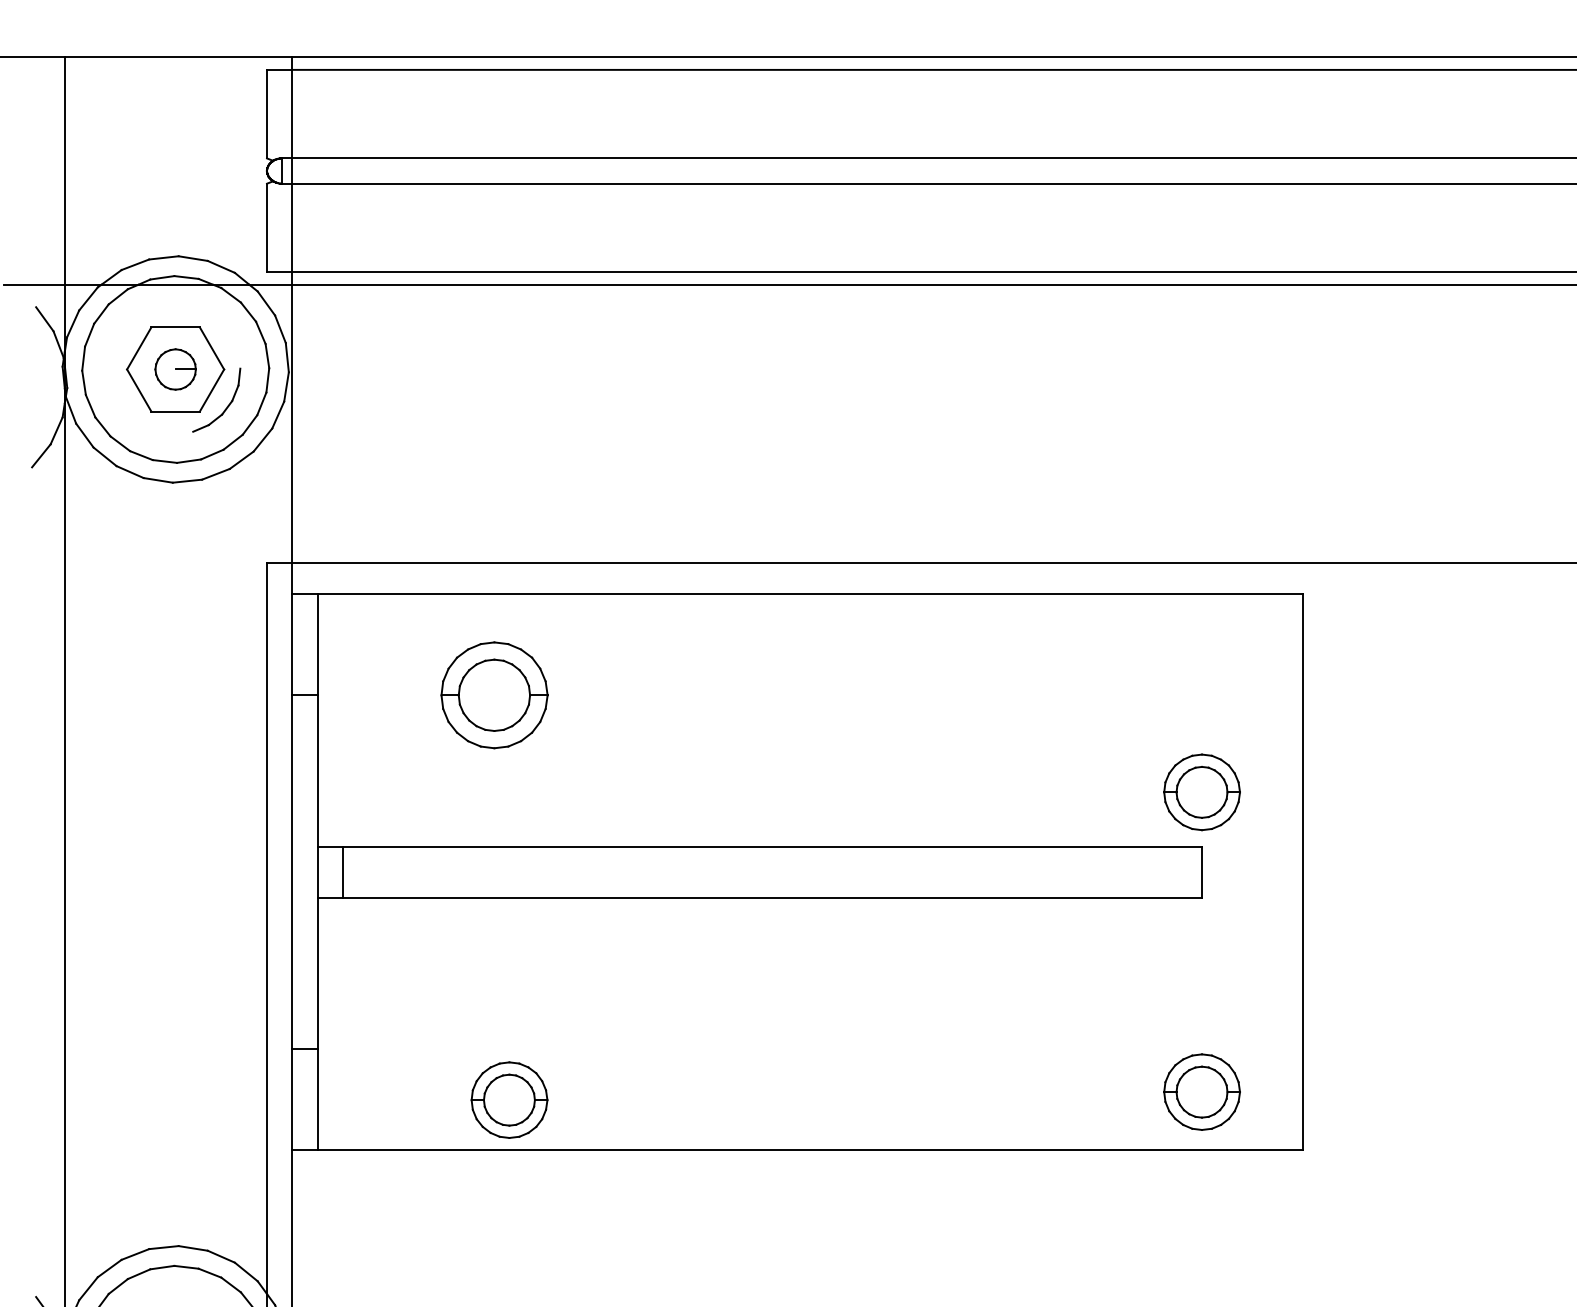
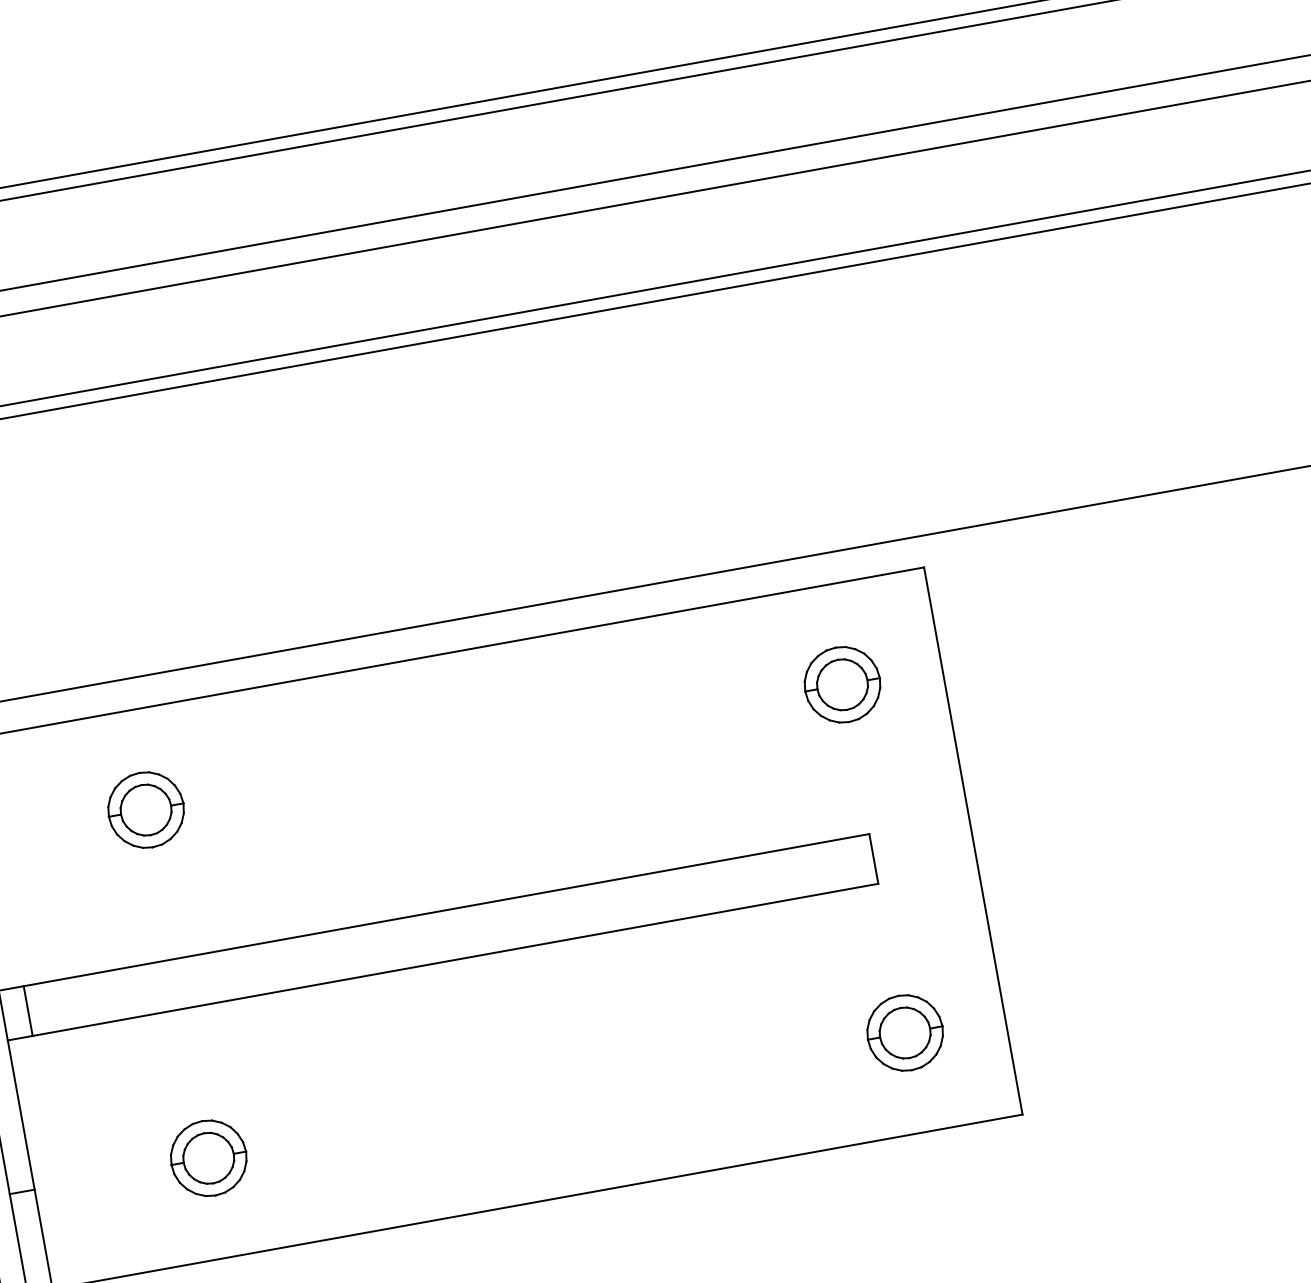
part: (494, 695) -> (146, 810), size x0.71
part: (1201, 792) -> (842, 685), moved
part: (1201, 1091) -> (904, 1032), moved
part: (509, 1099) -> (208, 1157), moved

